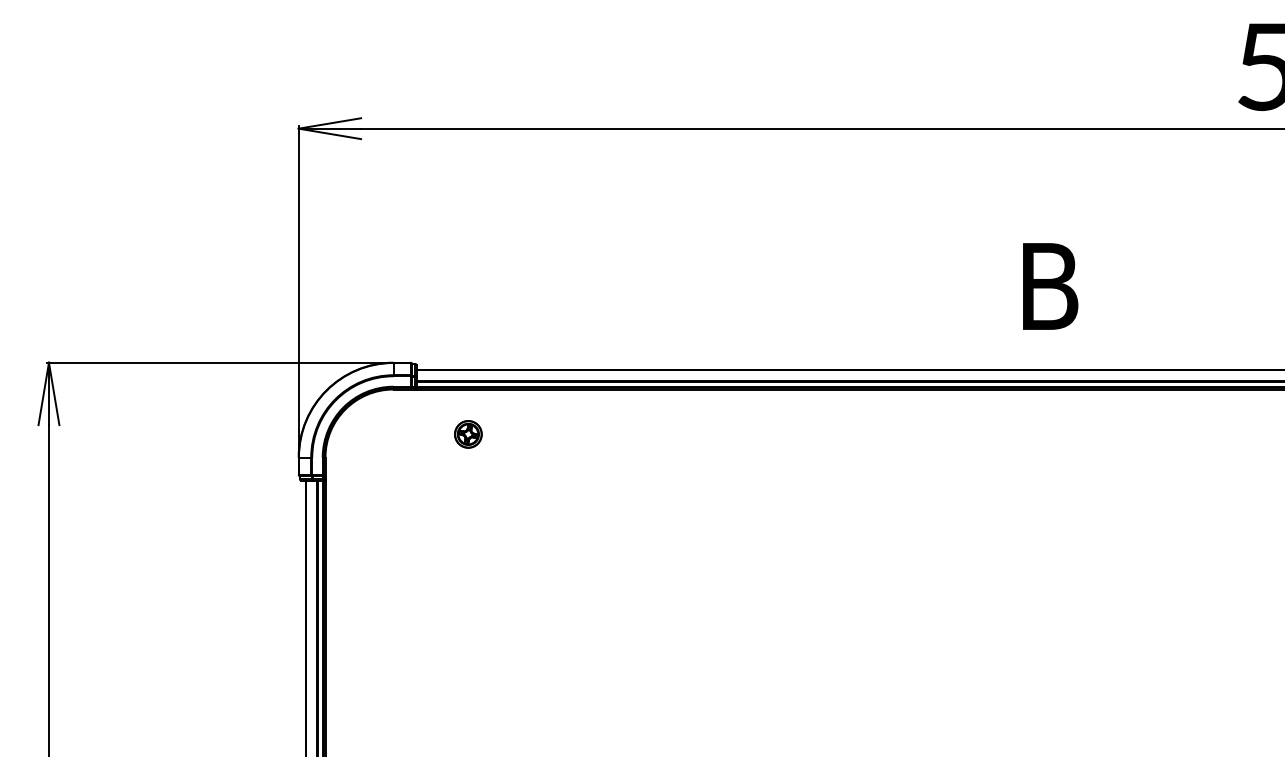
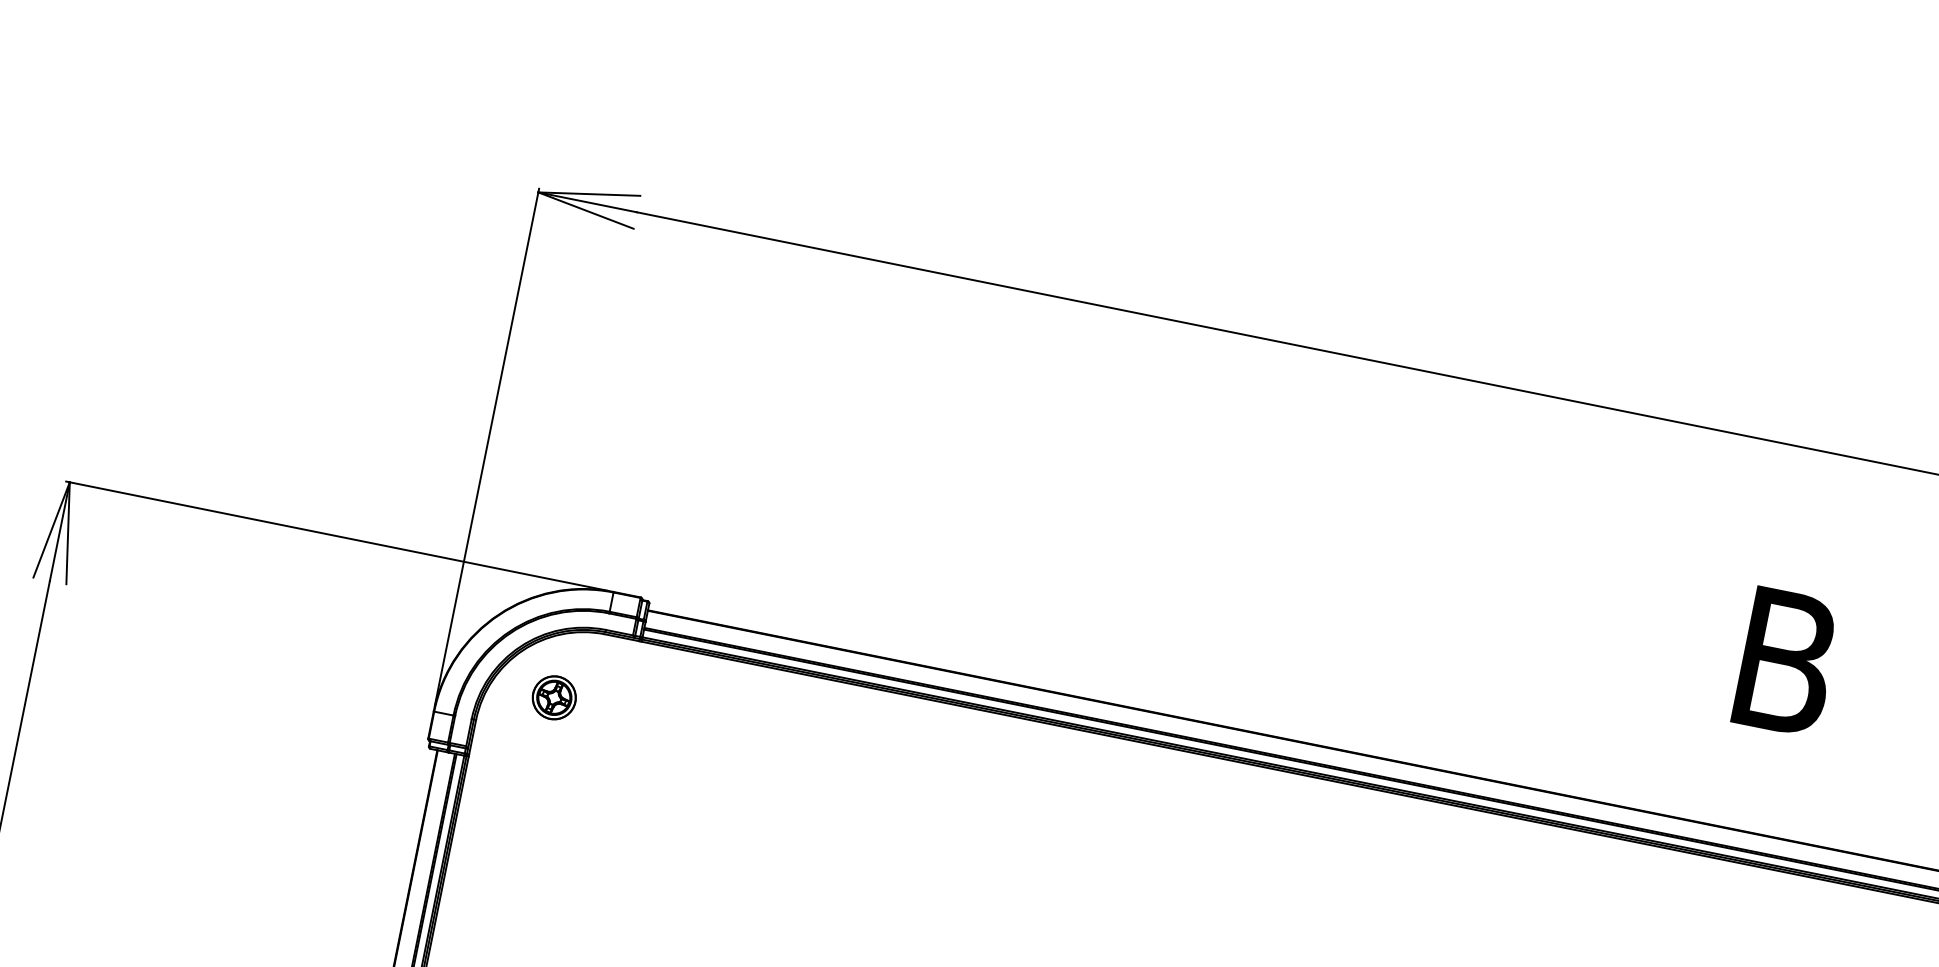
text: (1050, 286) -> (1787, 662), moved
part: (468, 434) -> (554, 698), moved

